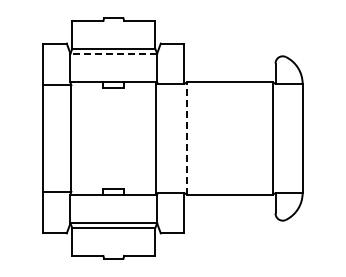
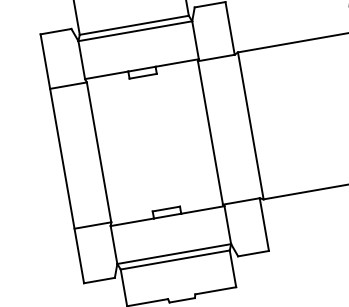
line: (113, 53) -> (134, 31), dashed -> solid
line: (187, 137) -> (251, 124), dashed -> solid

